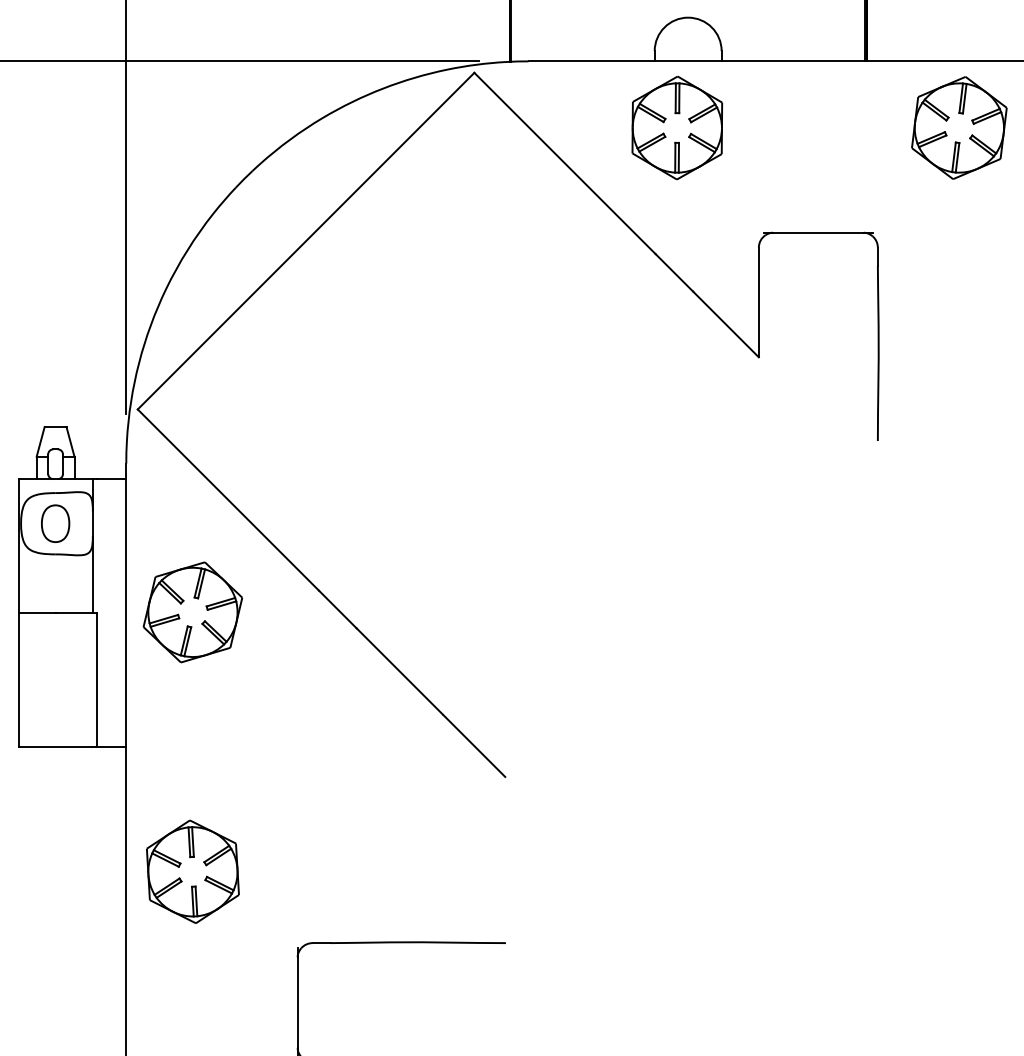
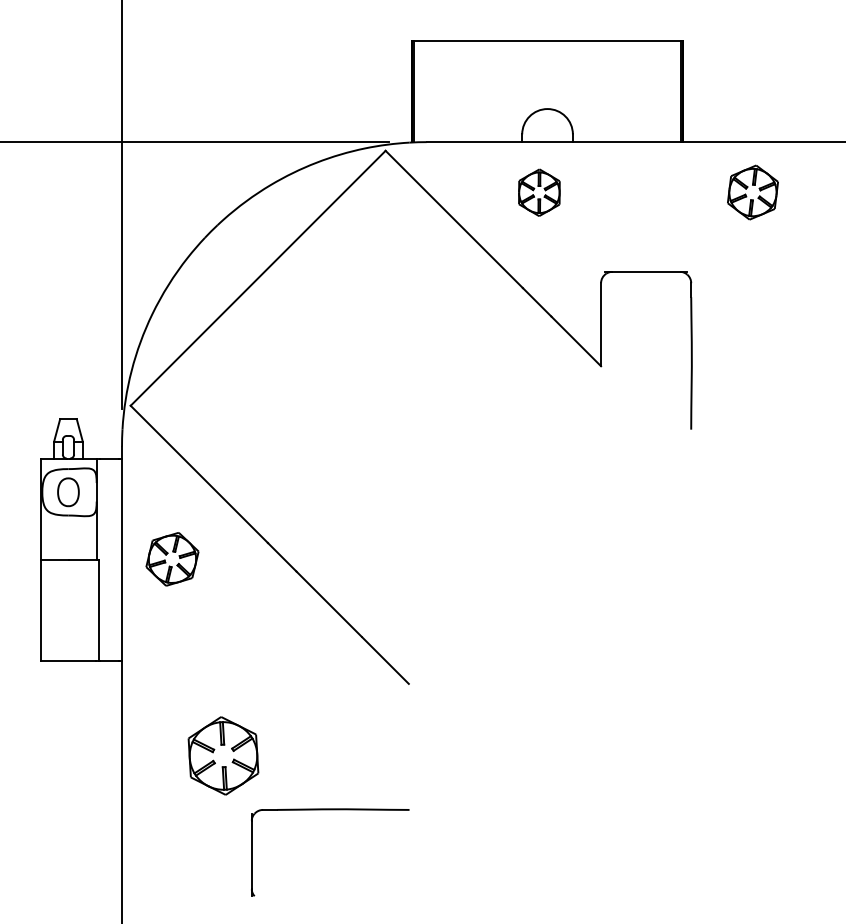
part: (677, 127) -> (539, 192), size x0.6
part: (958, 127) -> (752, 192), size x0.7
part: (192, 611) -> (172, 558), size x0.7
part: (192, 871) -> (223, 755), moved

